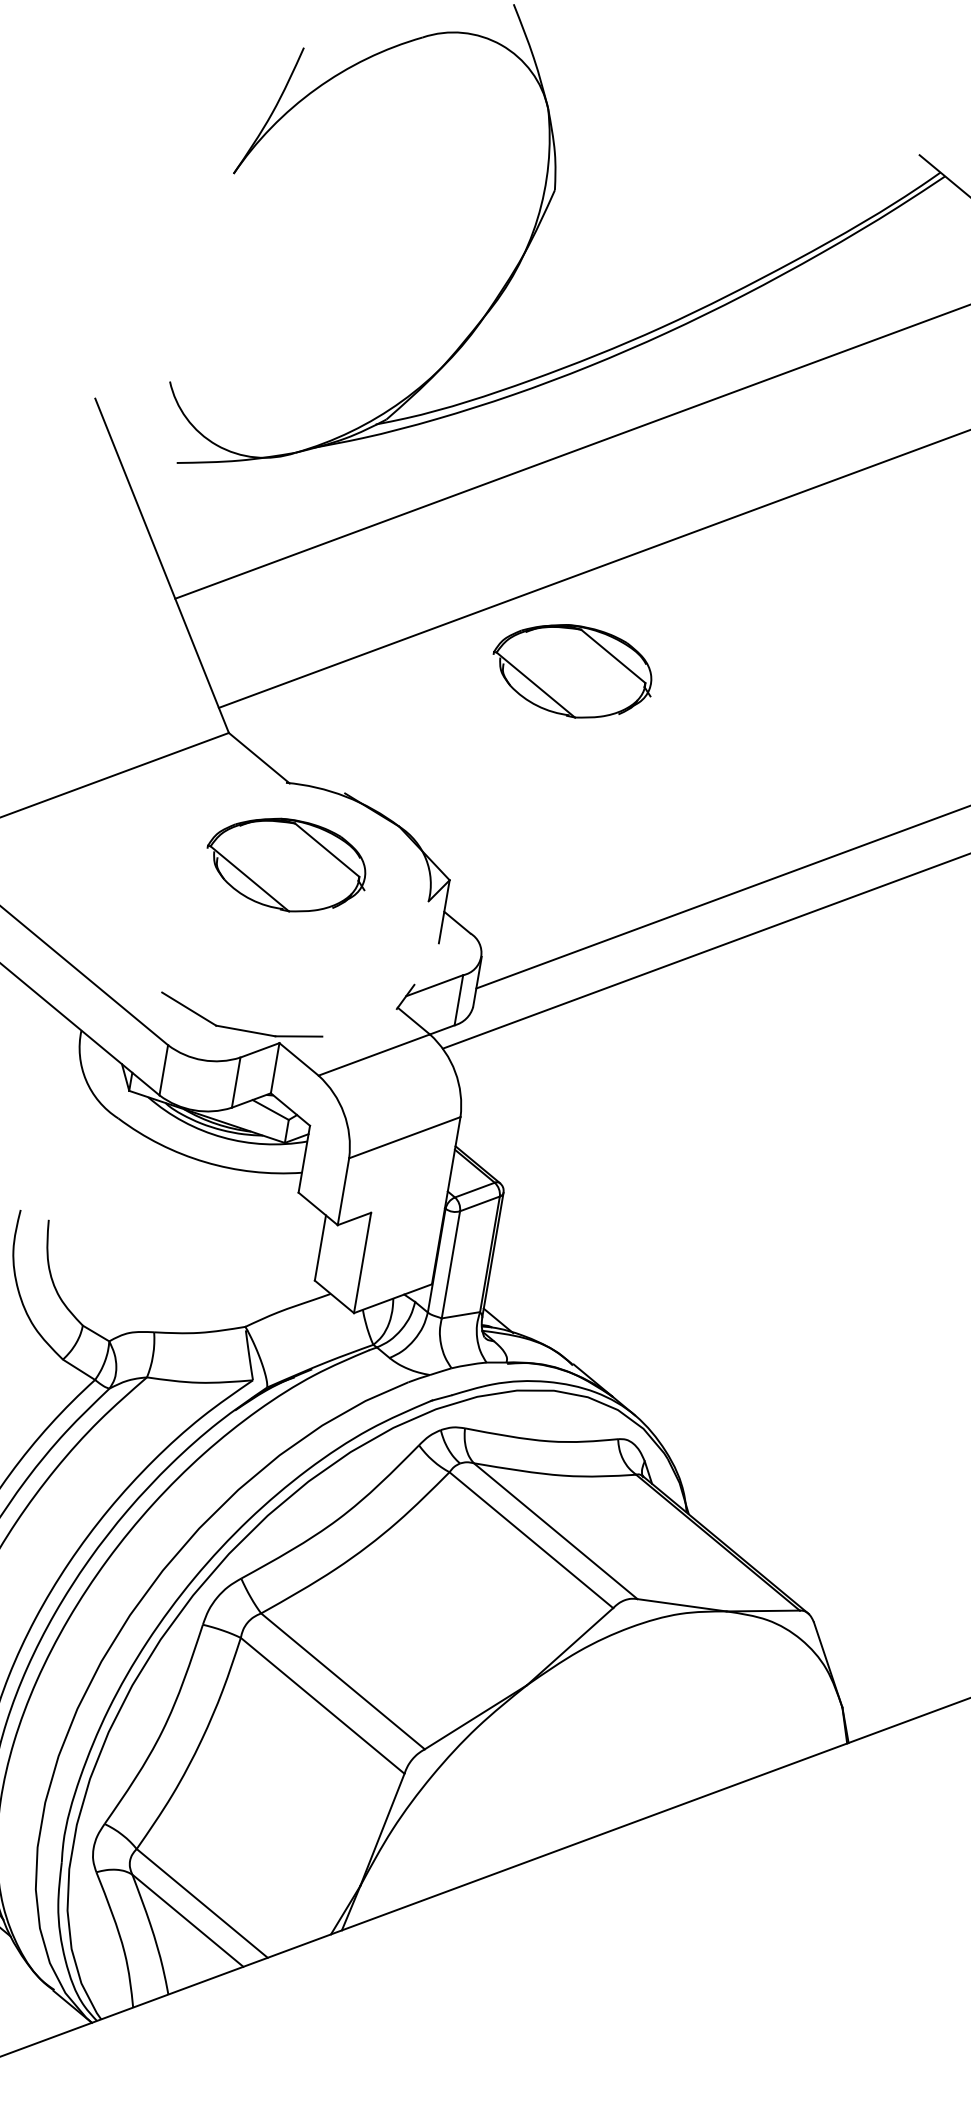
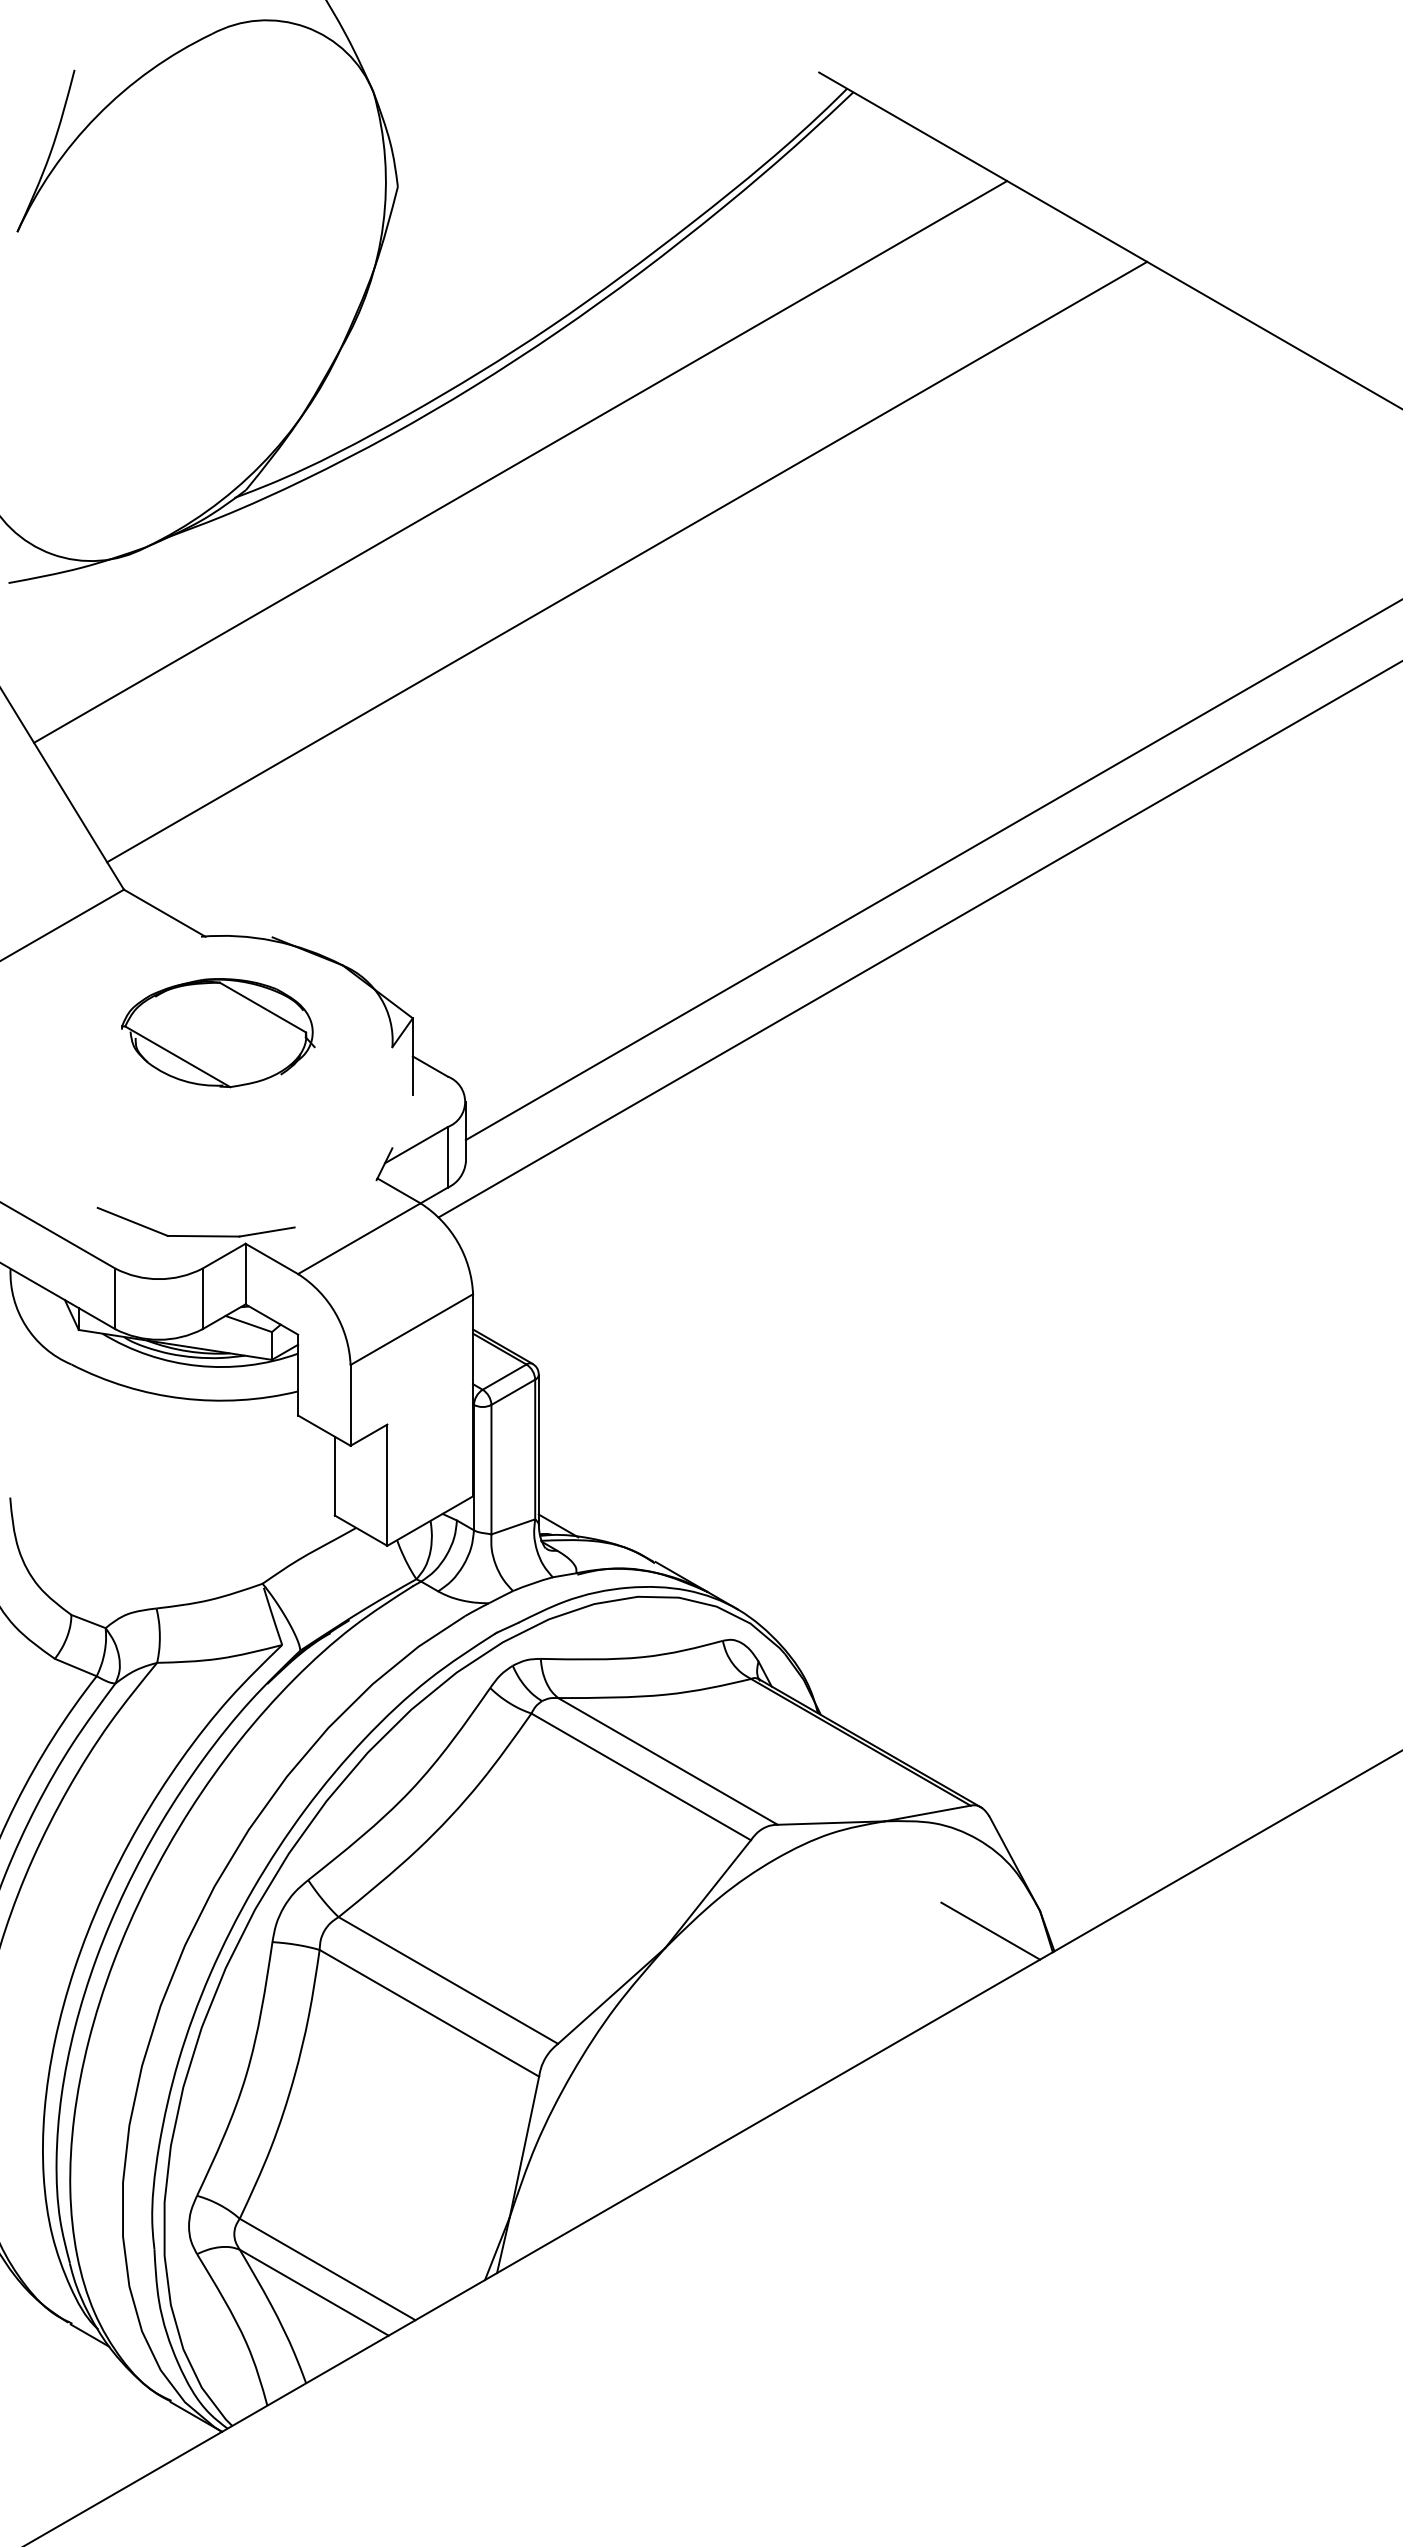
part: (572, 671) -> (515, 748), removed
line: (798, 1716) -> (990, 1930), added

